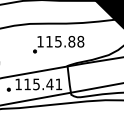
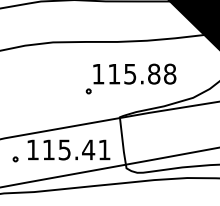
part: (58, 44) -> (130, 79), moved

